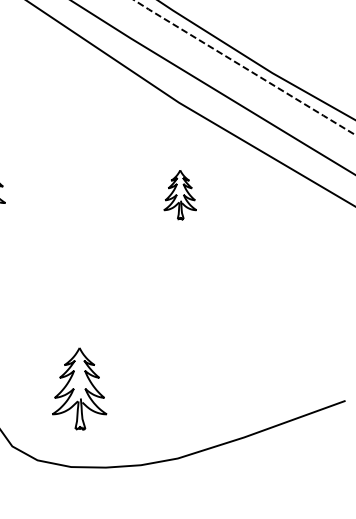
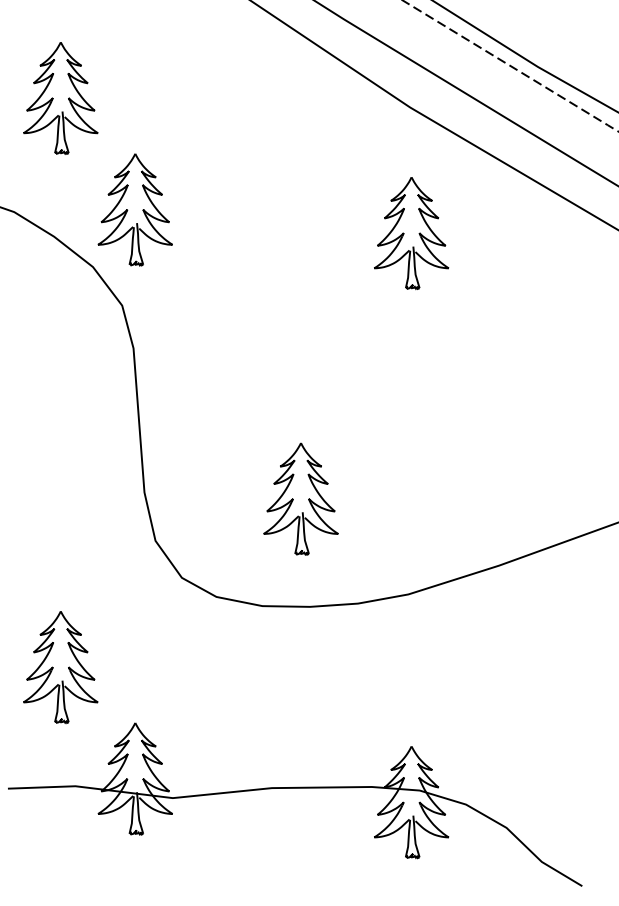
part: (180, 194) -> (411, 233), size x1.67
part: (79, 388) -> (300, 498), moved

